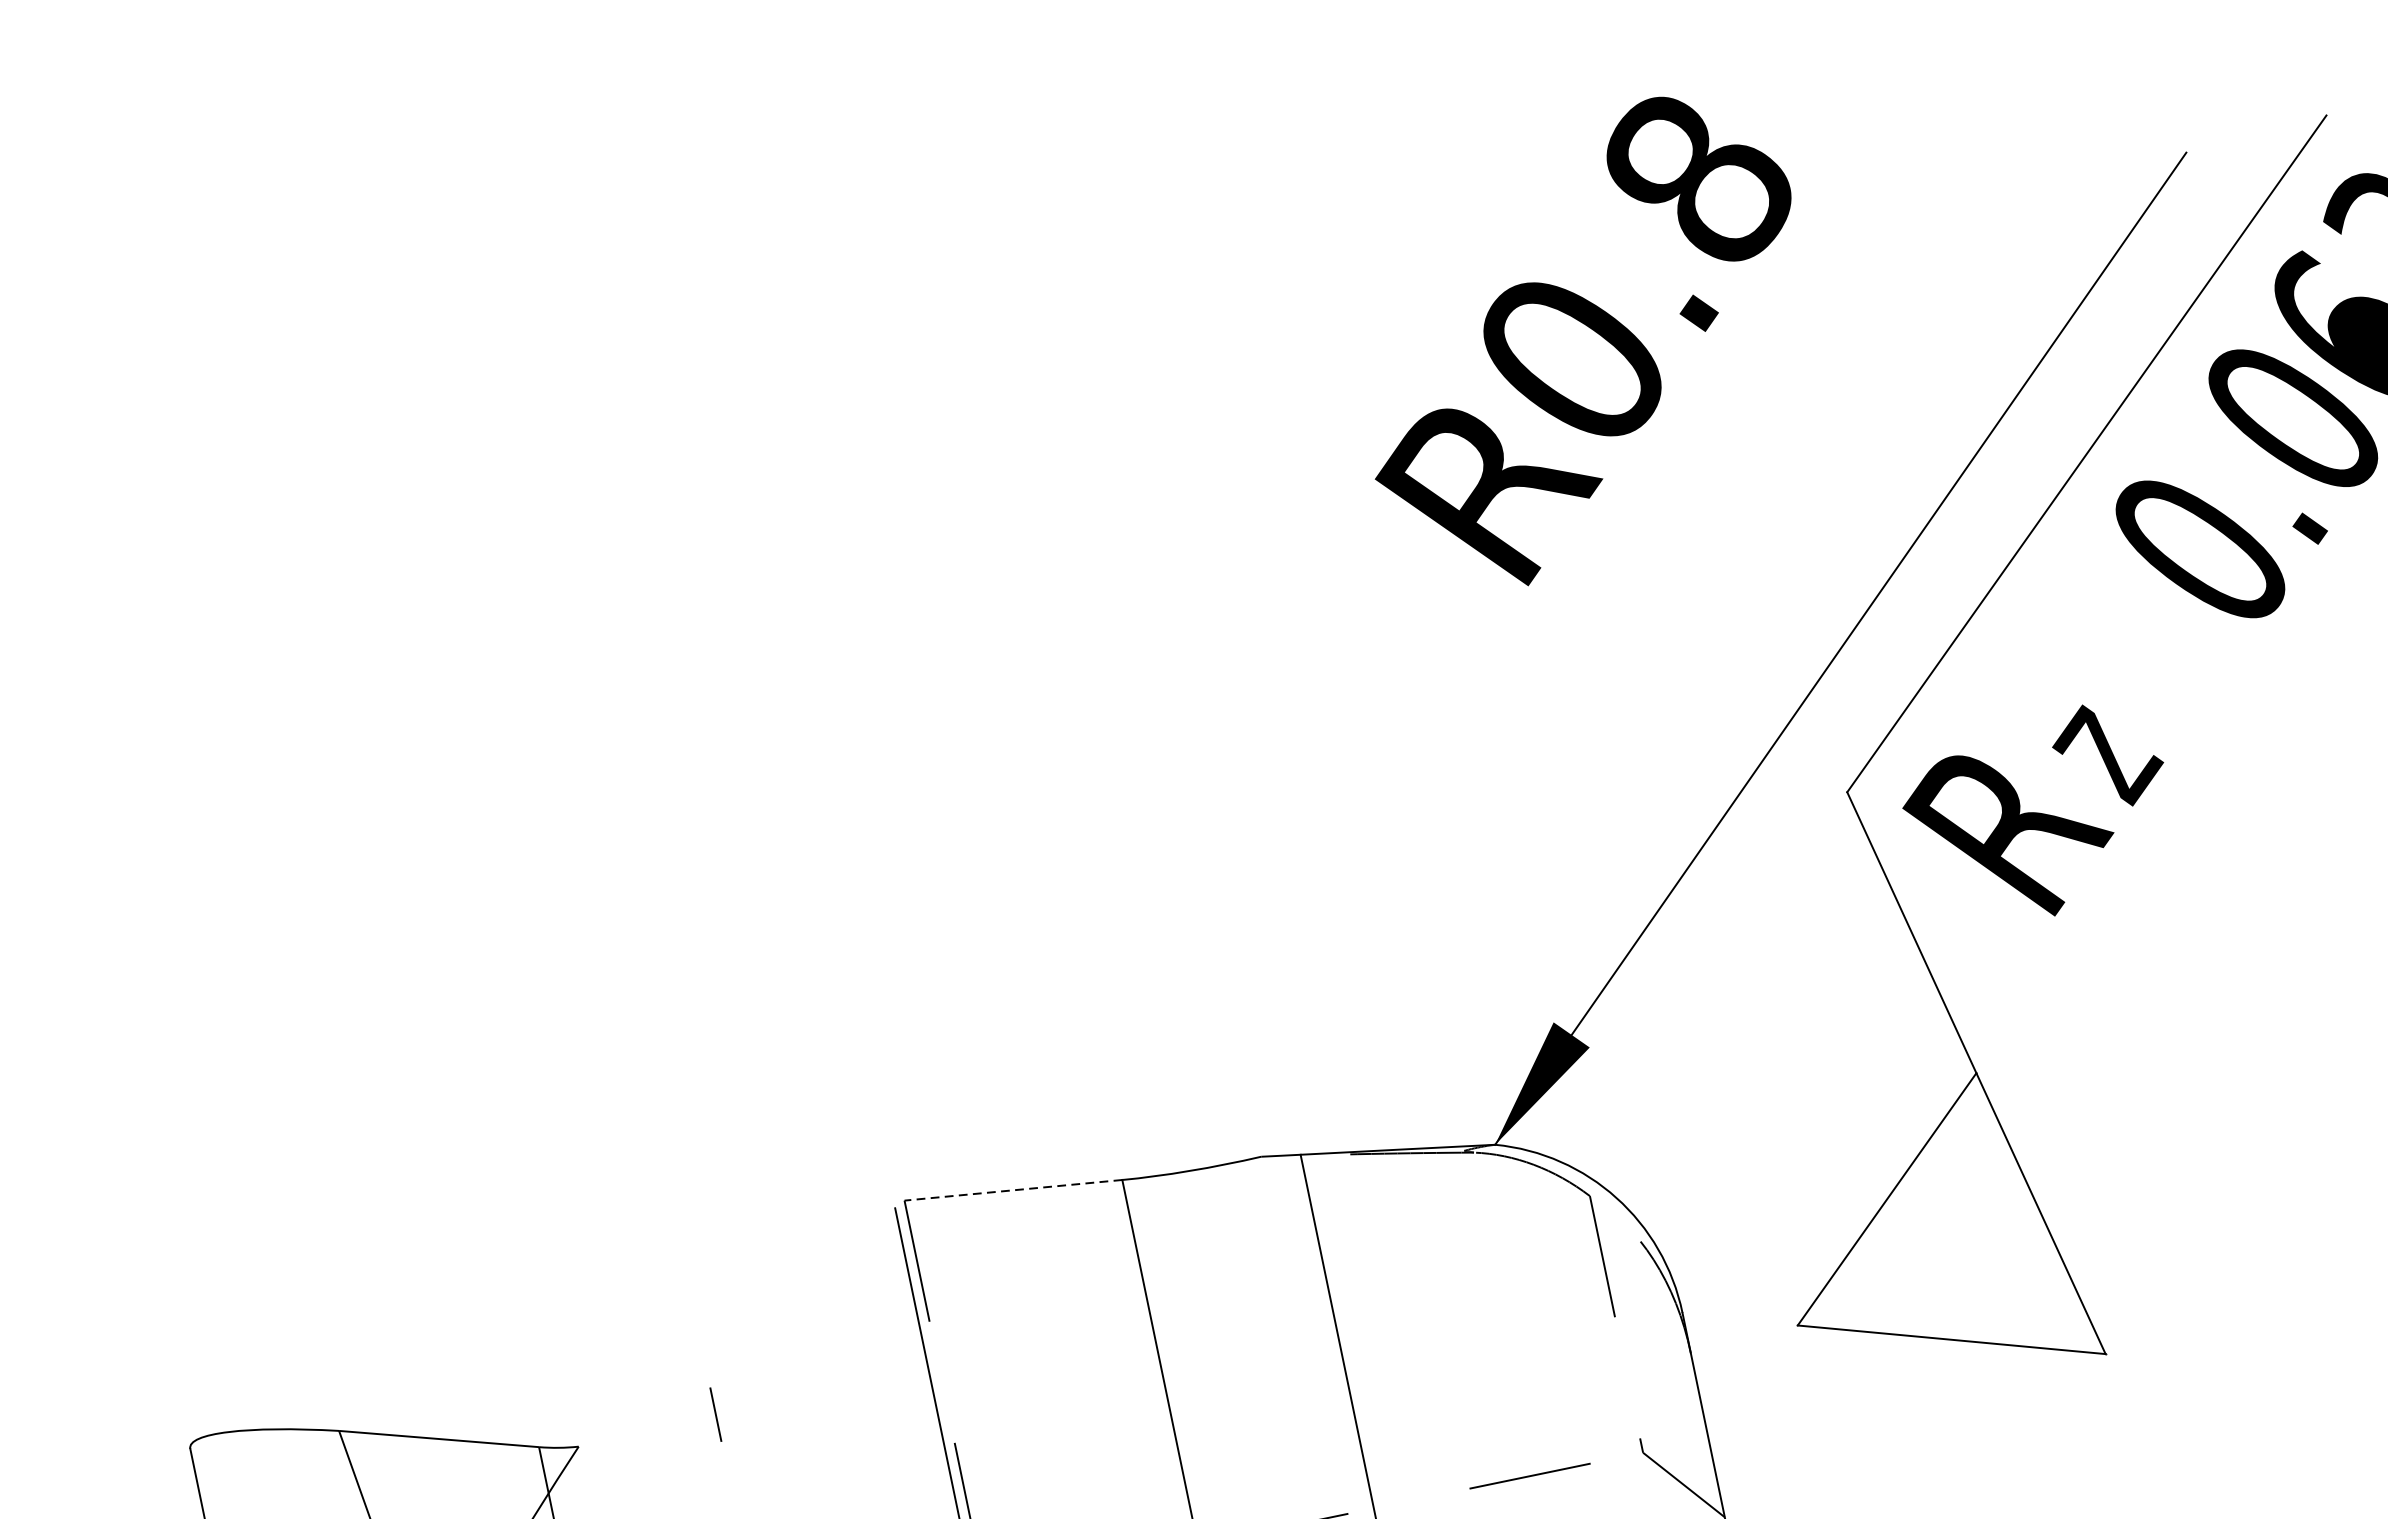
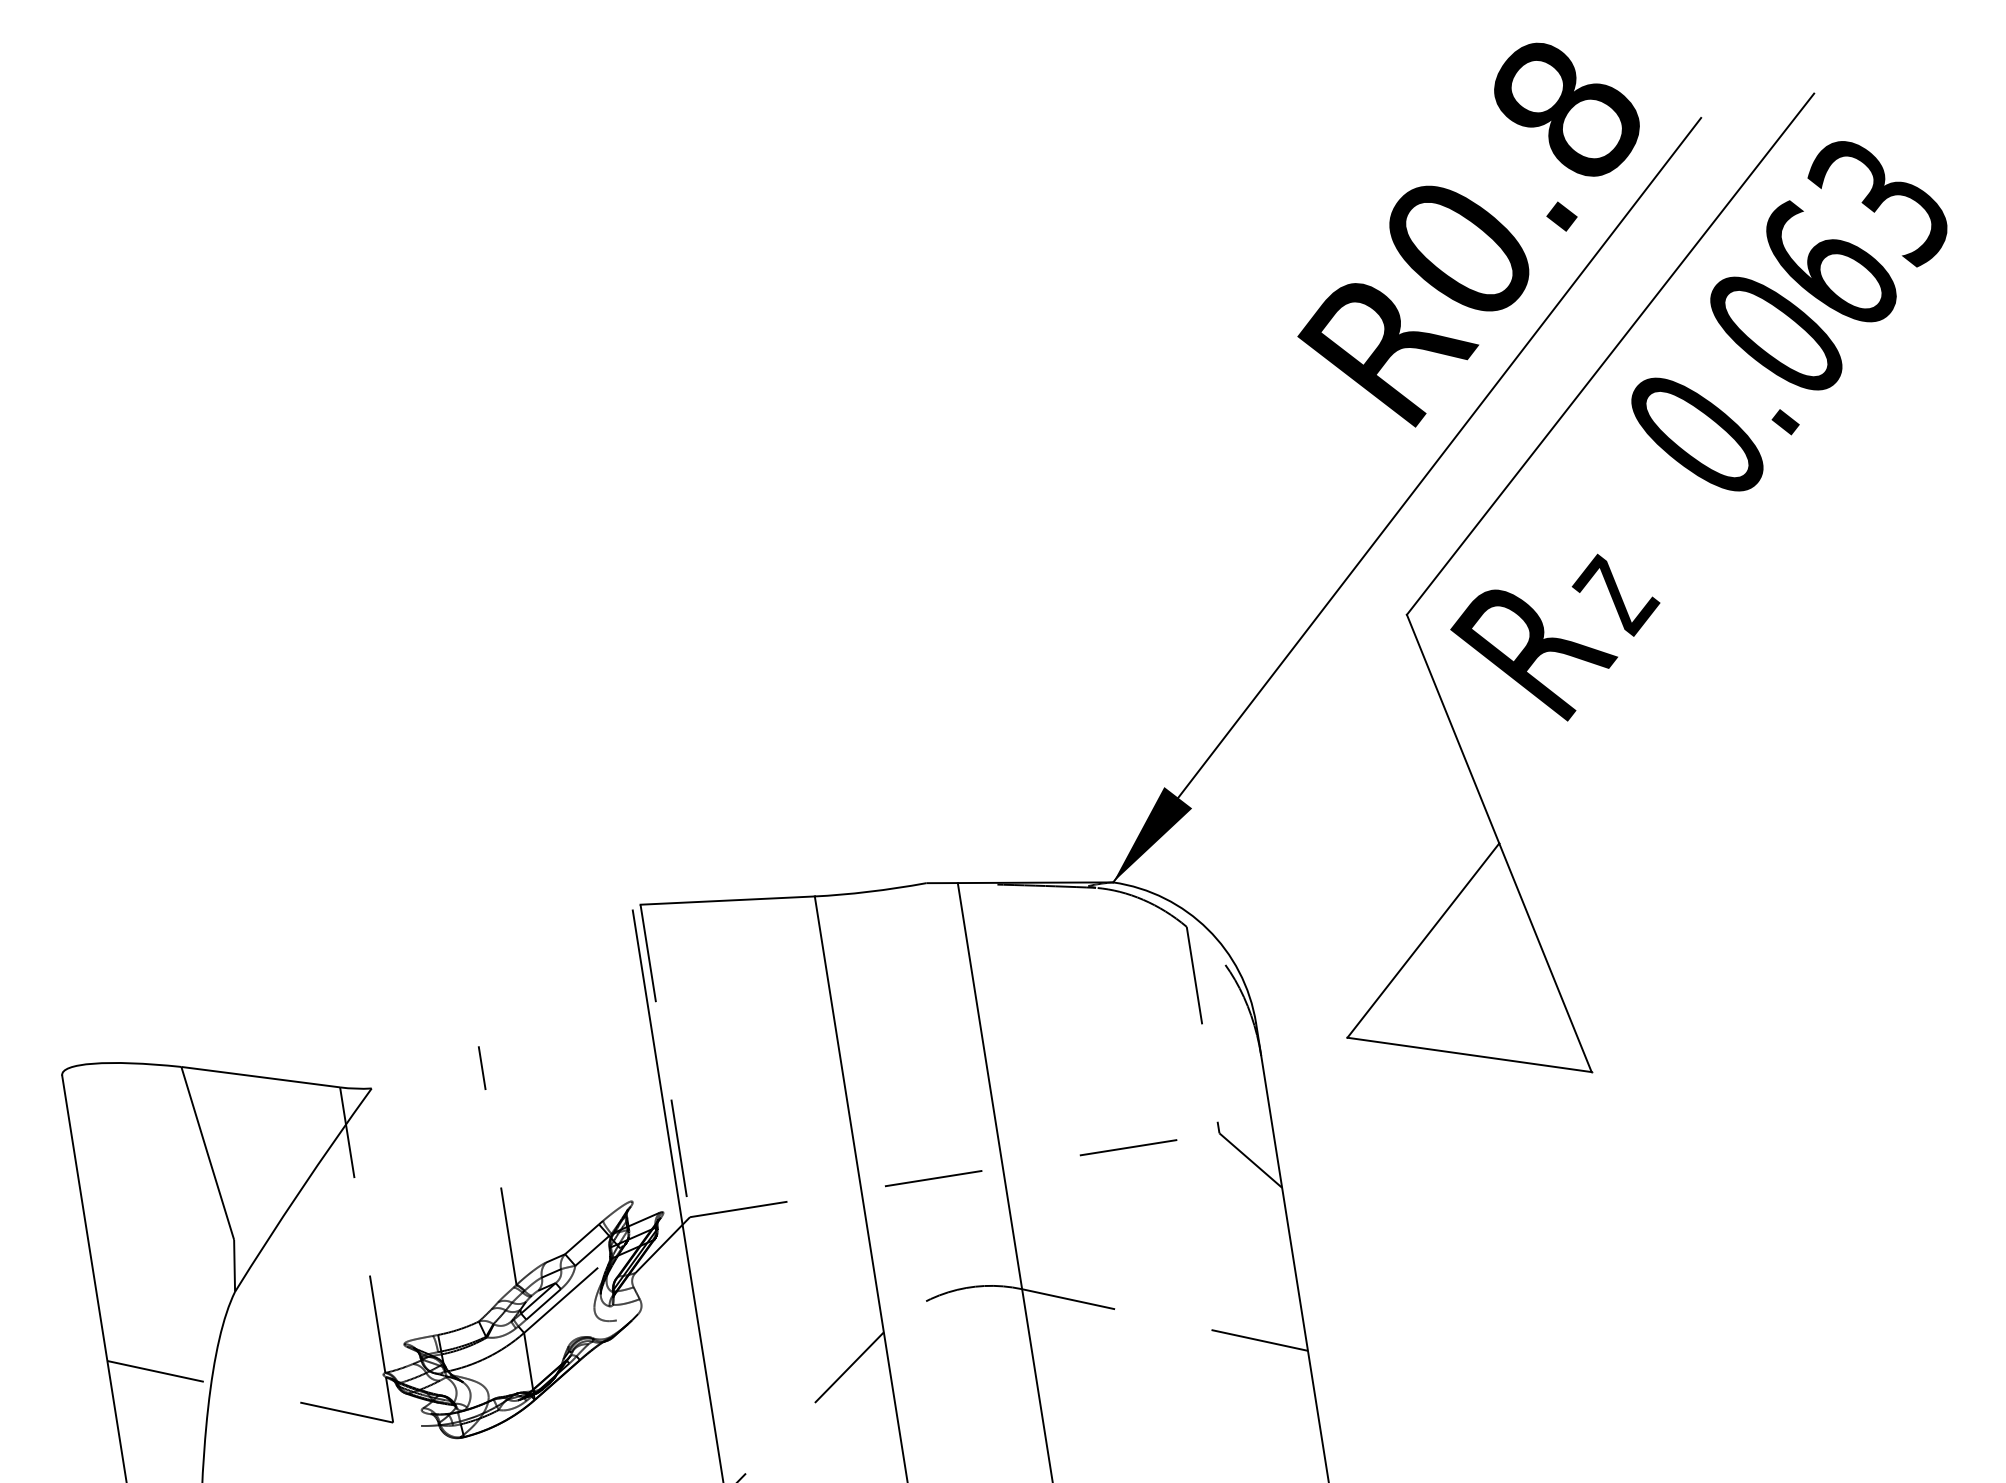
text: (1583, 341) -> (1468, 234), moved
line: (1013, 1190) -> (727, 900), dashed -> solid

